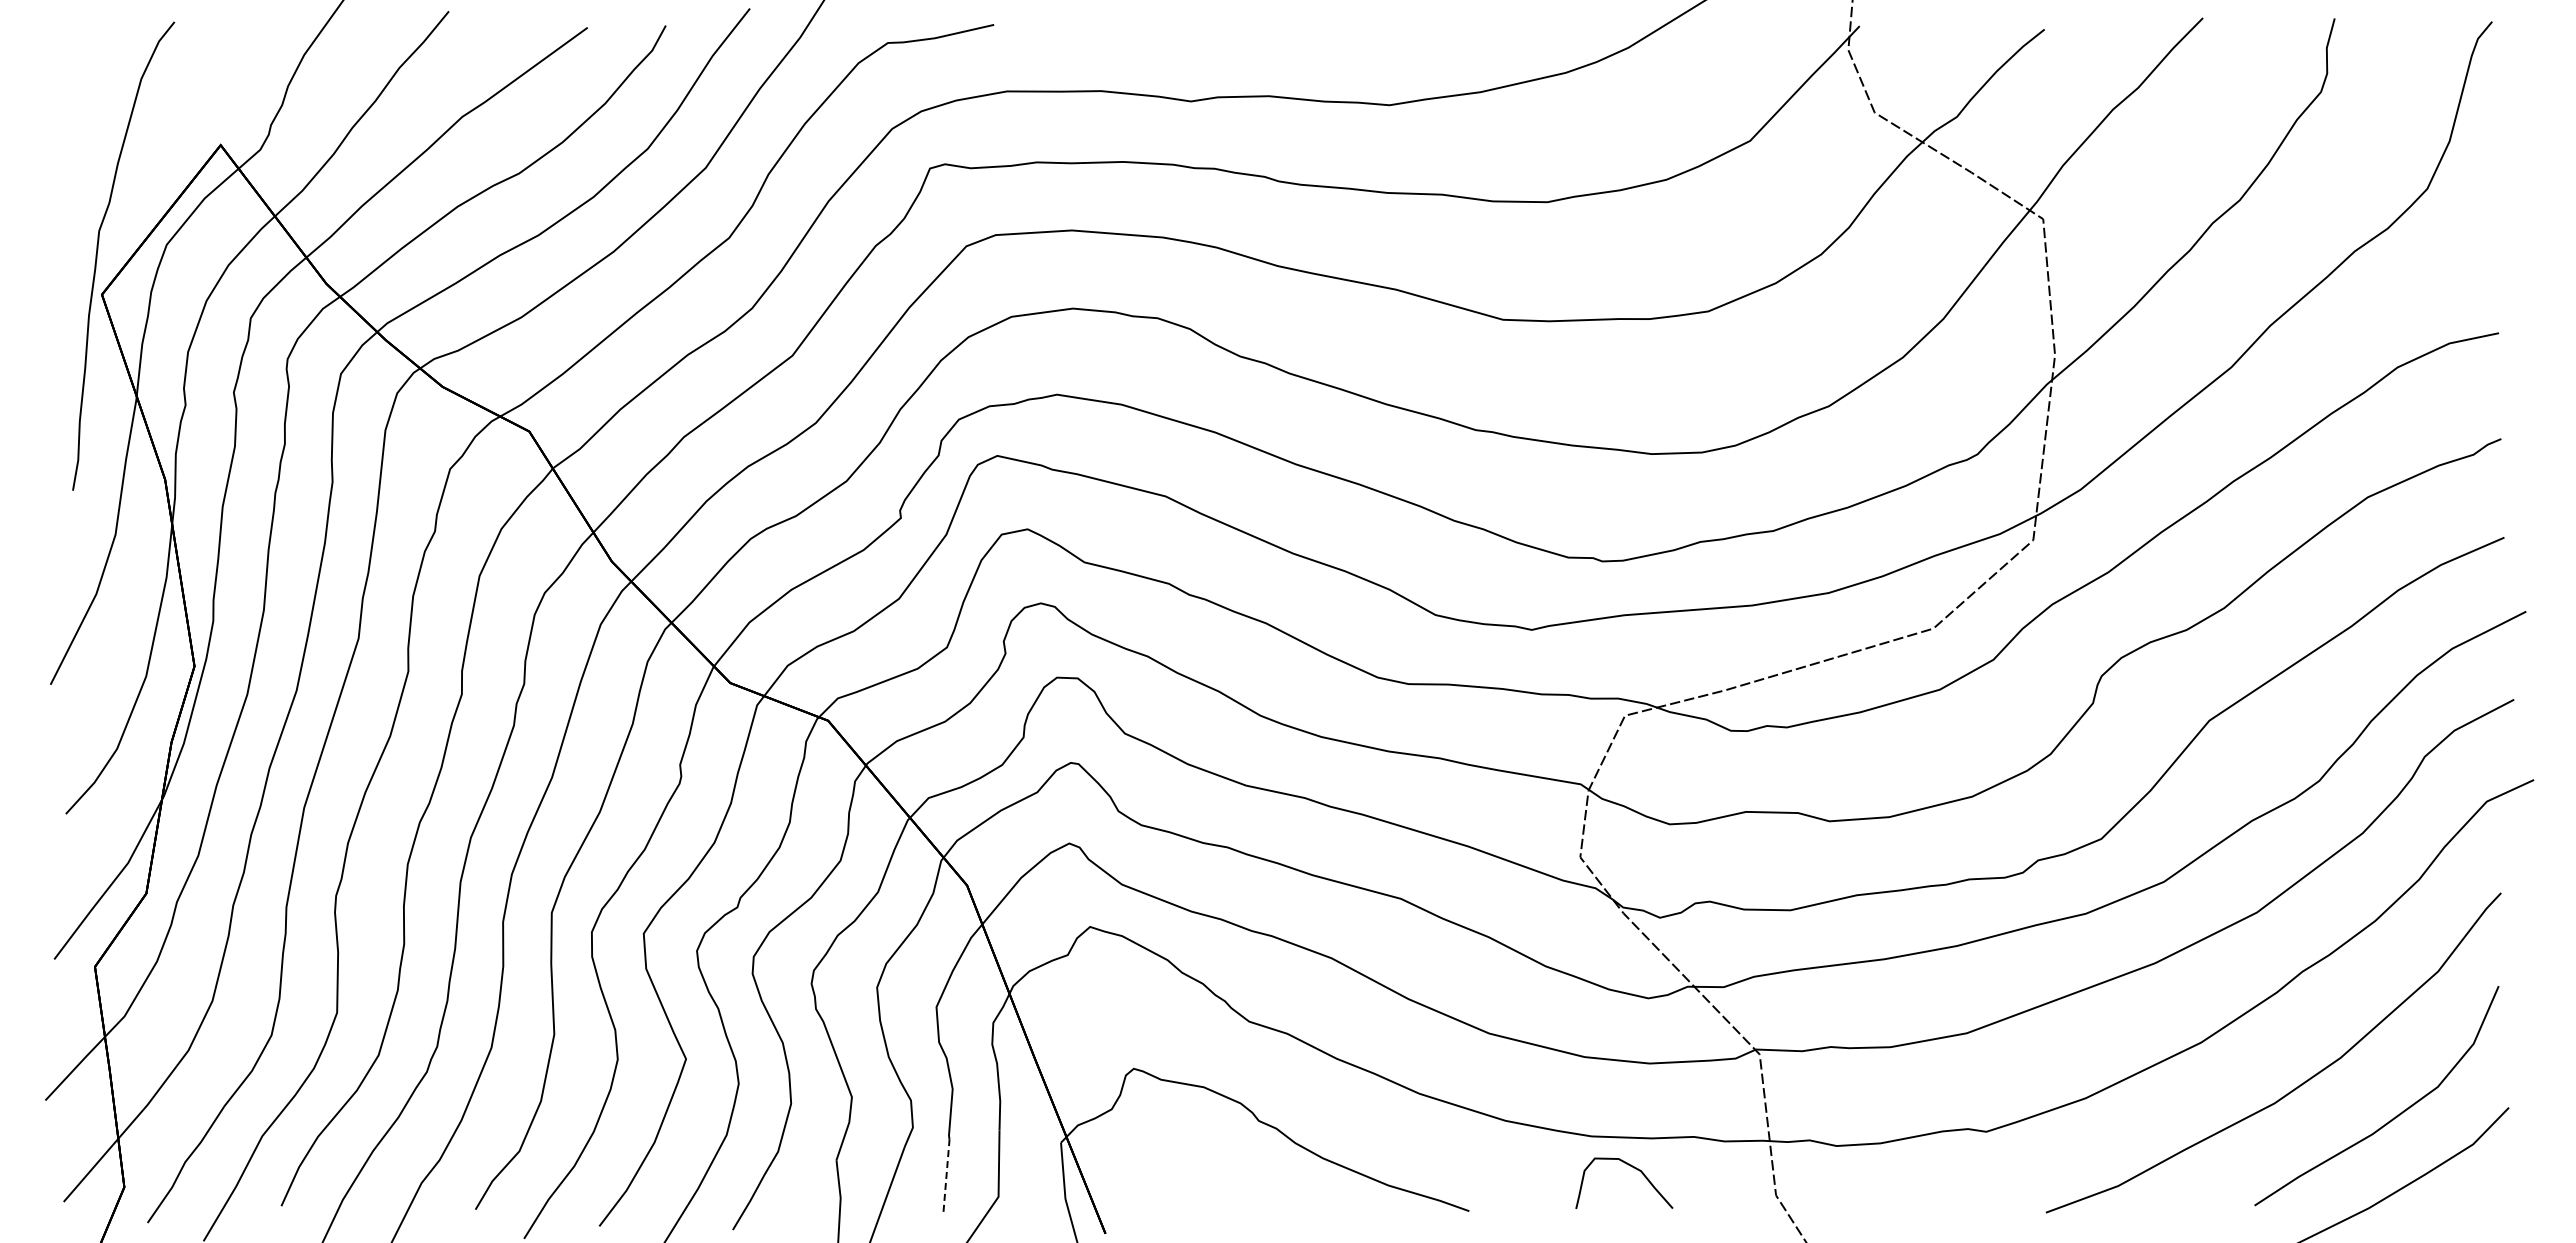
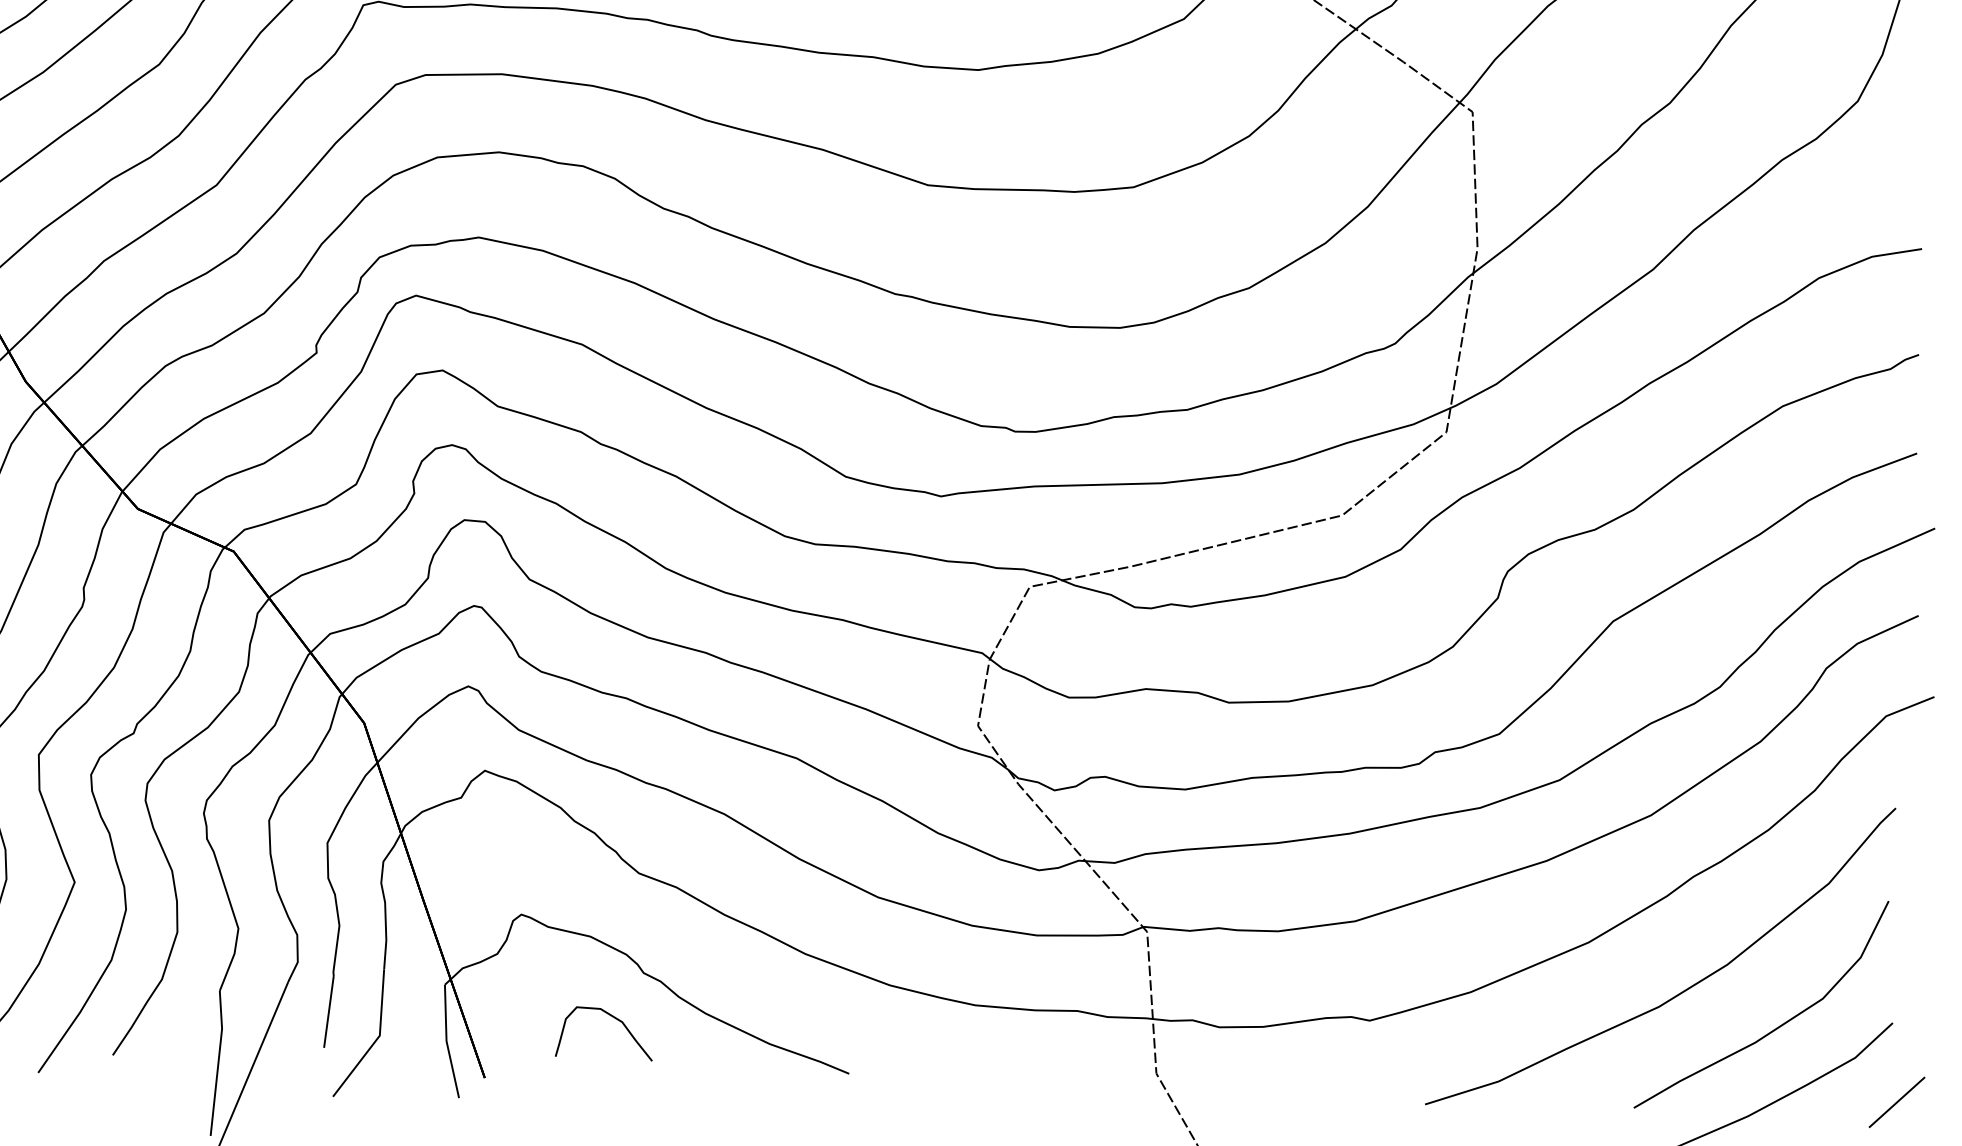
curve: (1633, 1168) -> (614, 1019), moved
line: (946, 1175) -> (328, 1011), dashed -> solid
line: (2517, 1186) -> (1897, 1102), added

